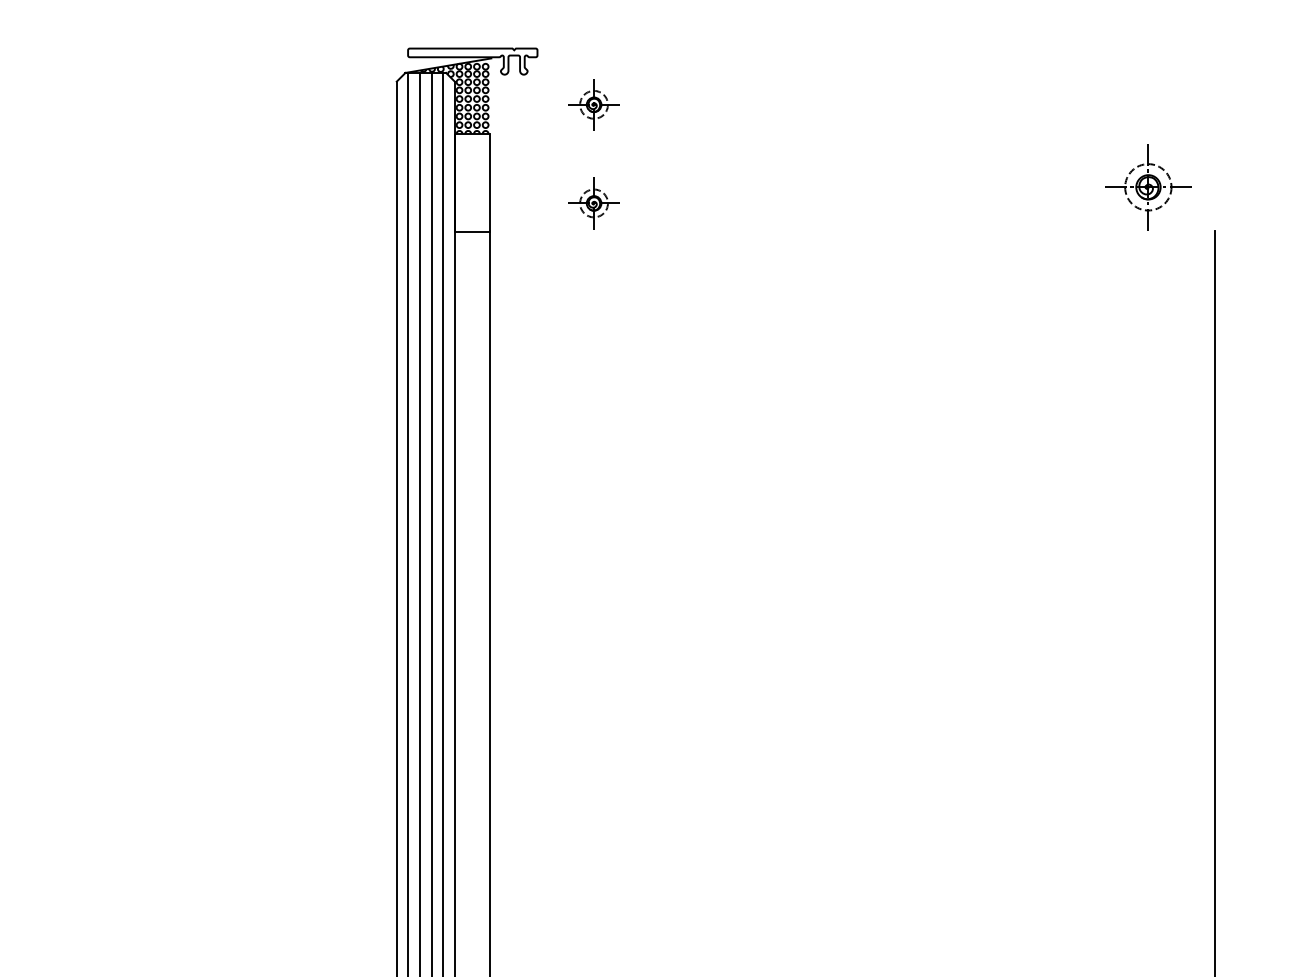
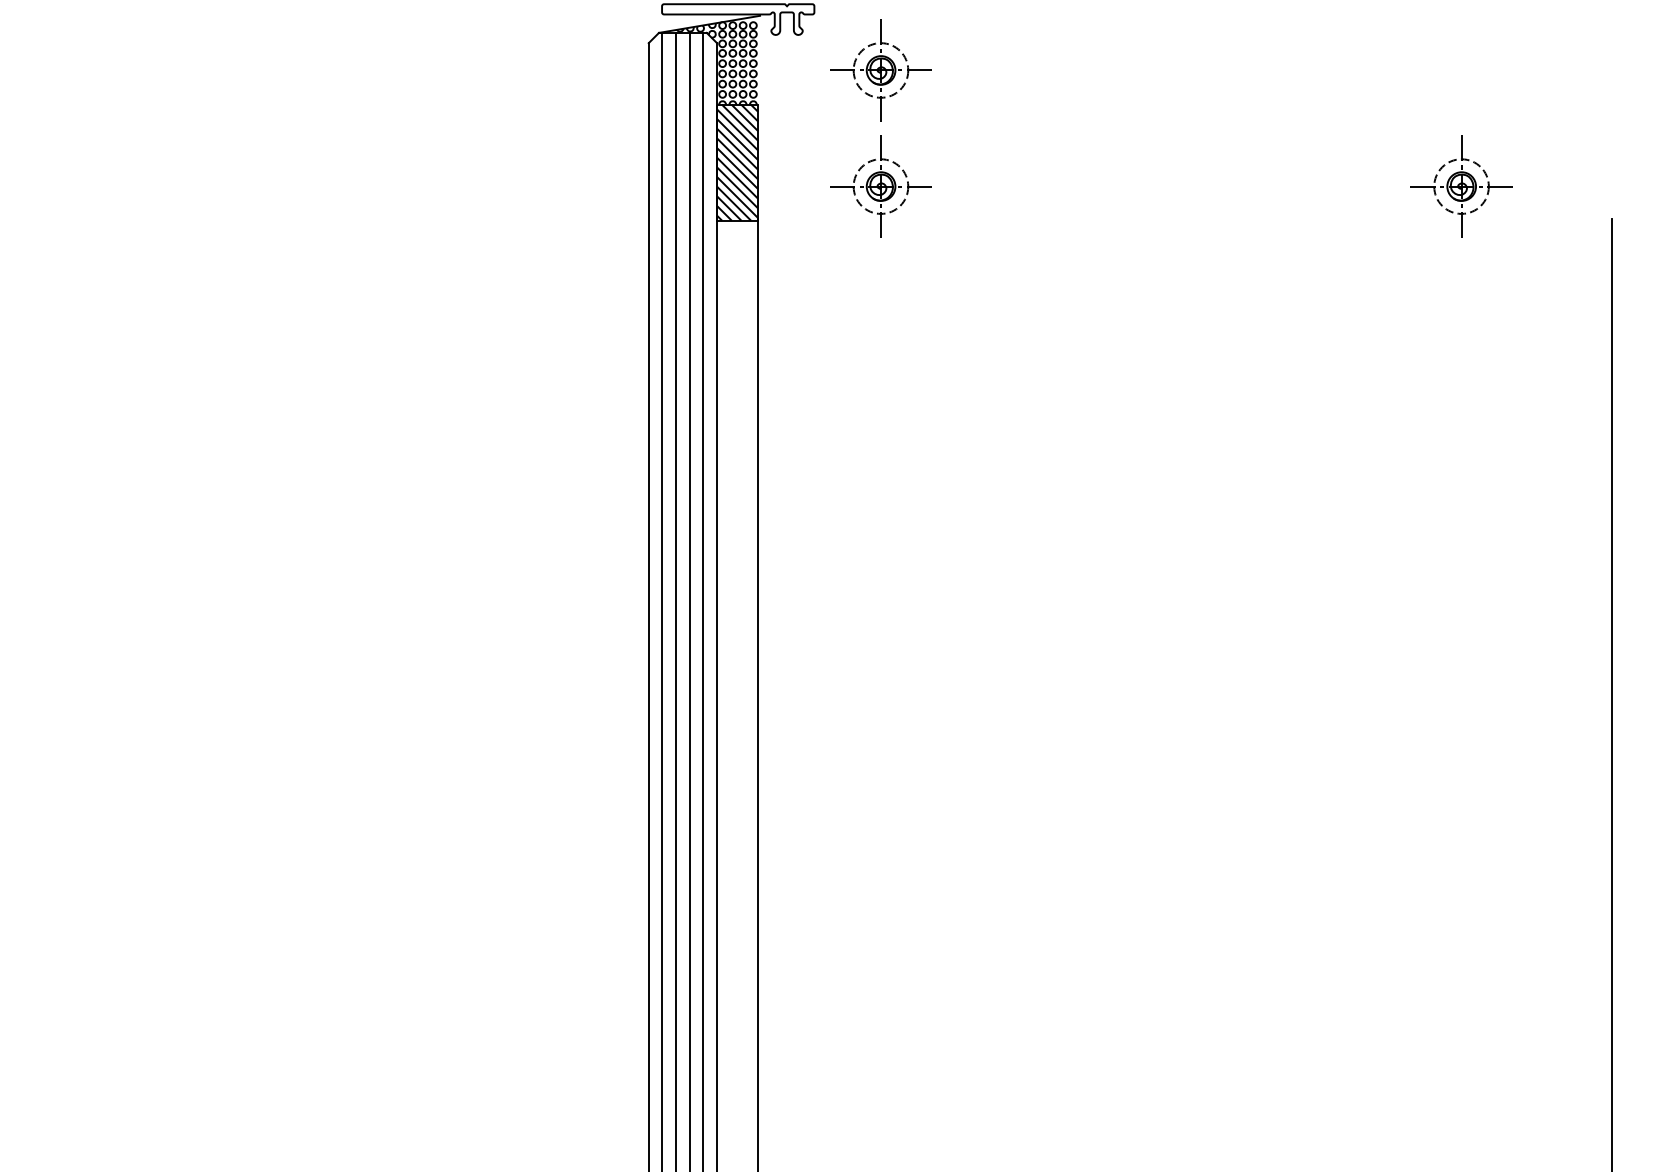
part: (593, 104) -> (880, 70), size x1.67
hatch: (472, 183) -> (737, 162), added
part: (1148, 187) -> (1461, 186), moved
part: (593, 203) -> (880, 186), size x1.67

